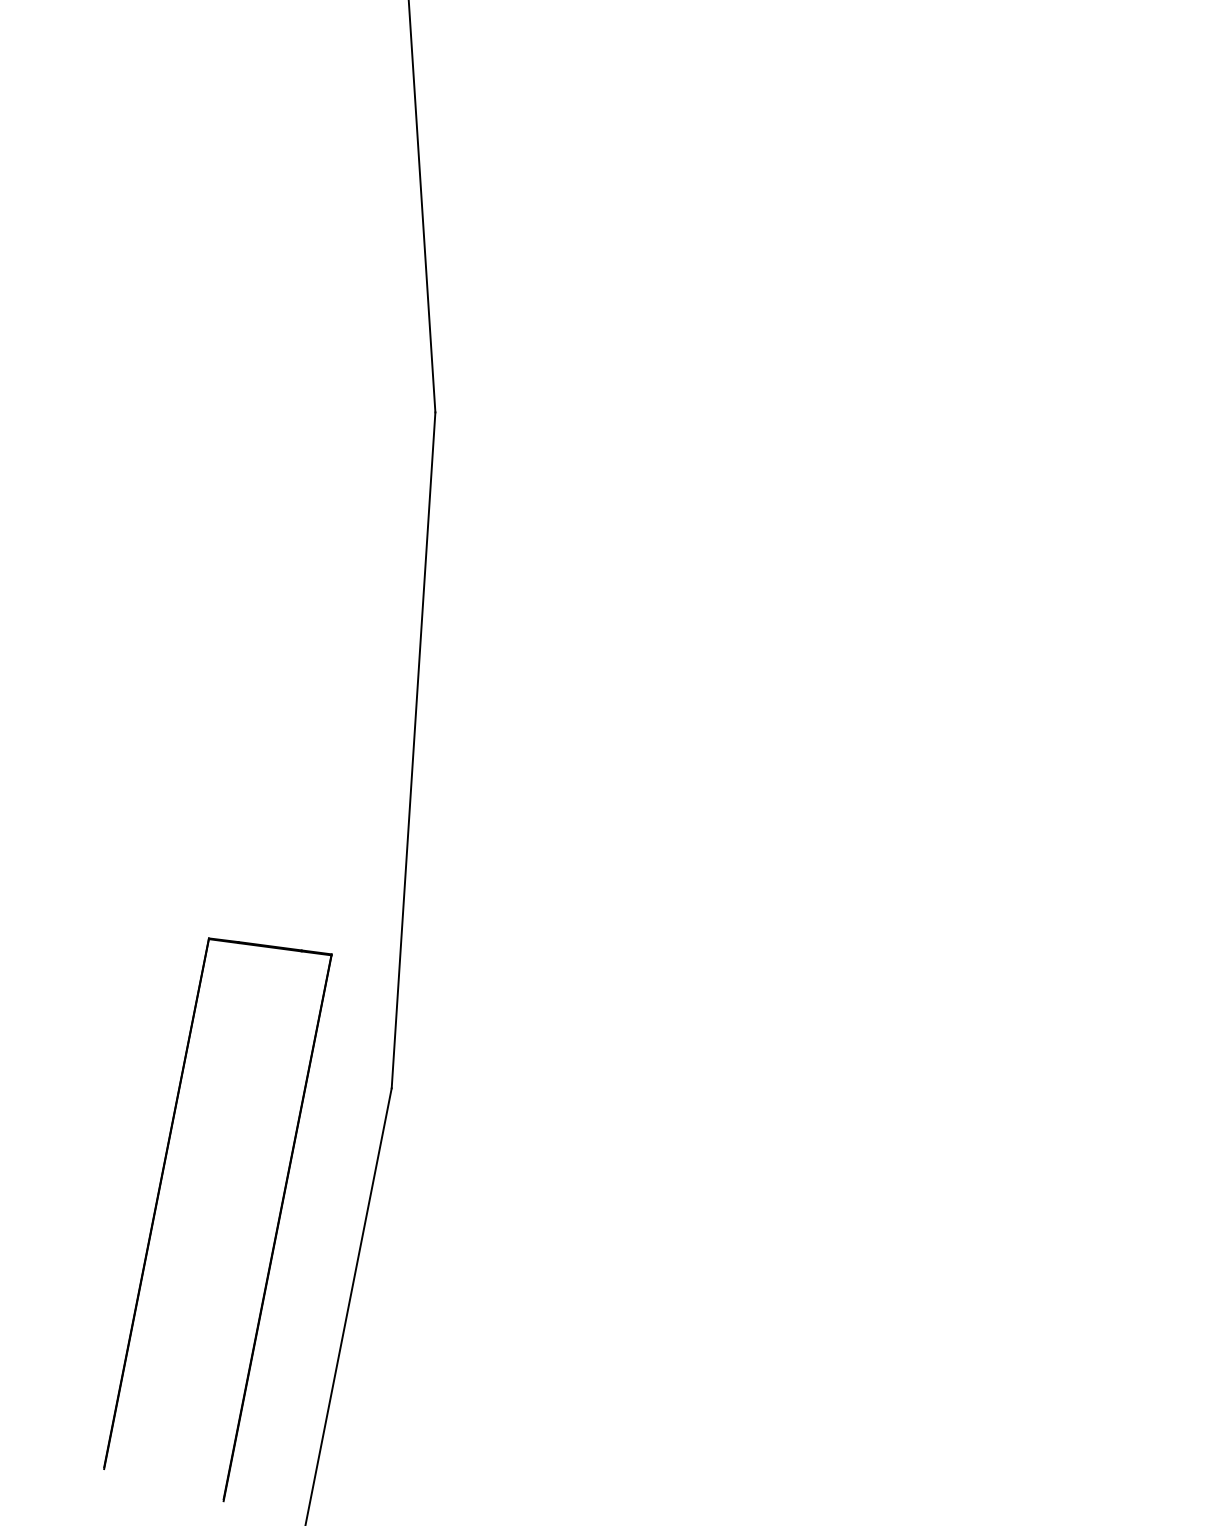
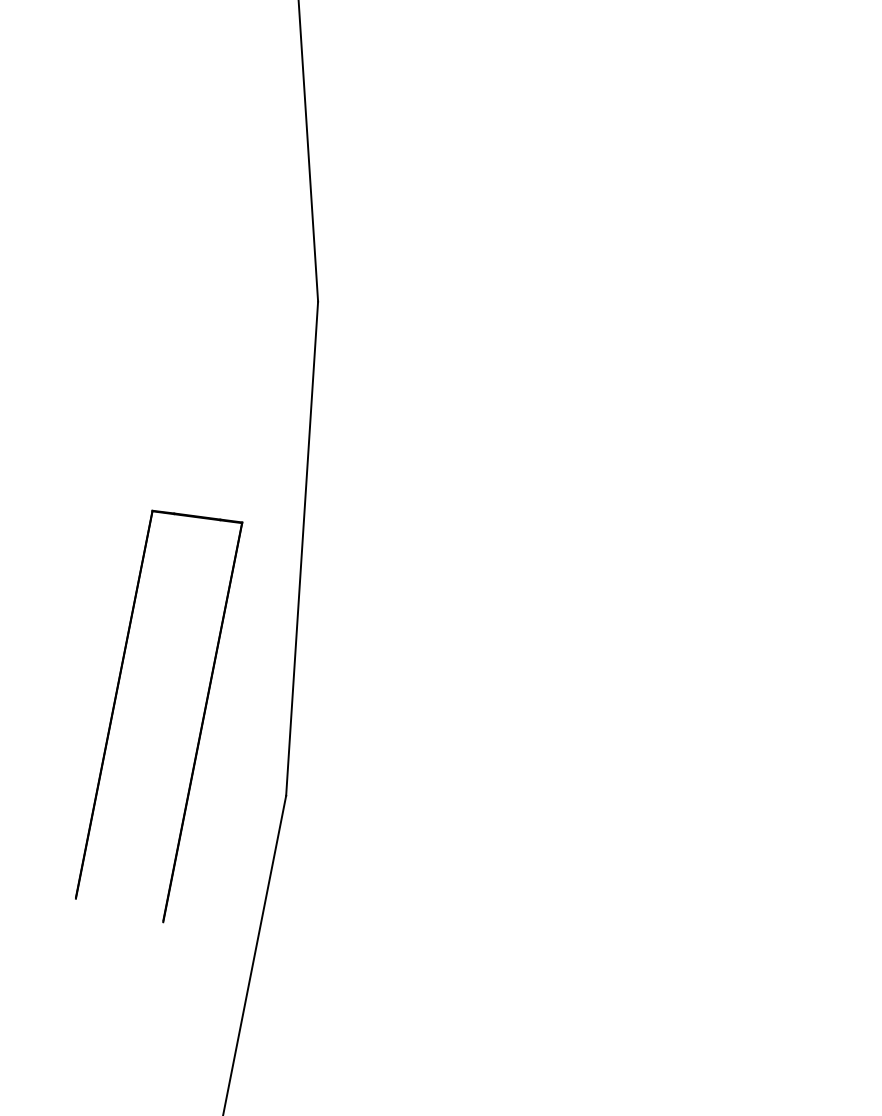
part: (275, 1231) -> (201, 725), moved

